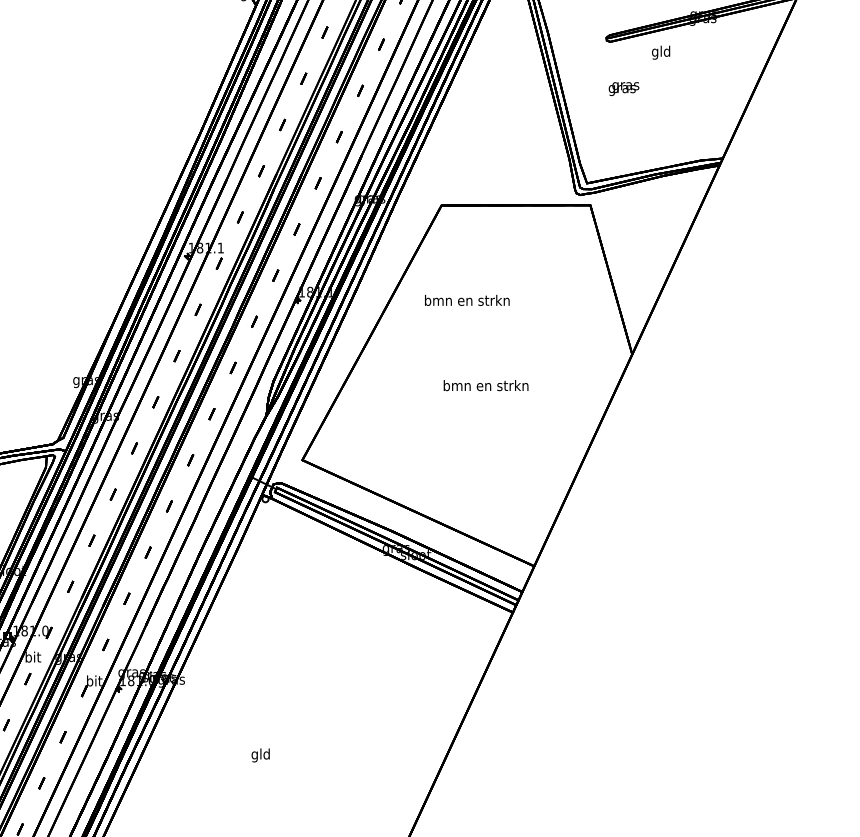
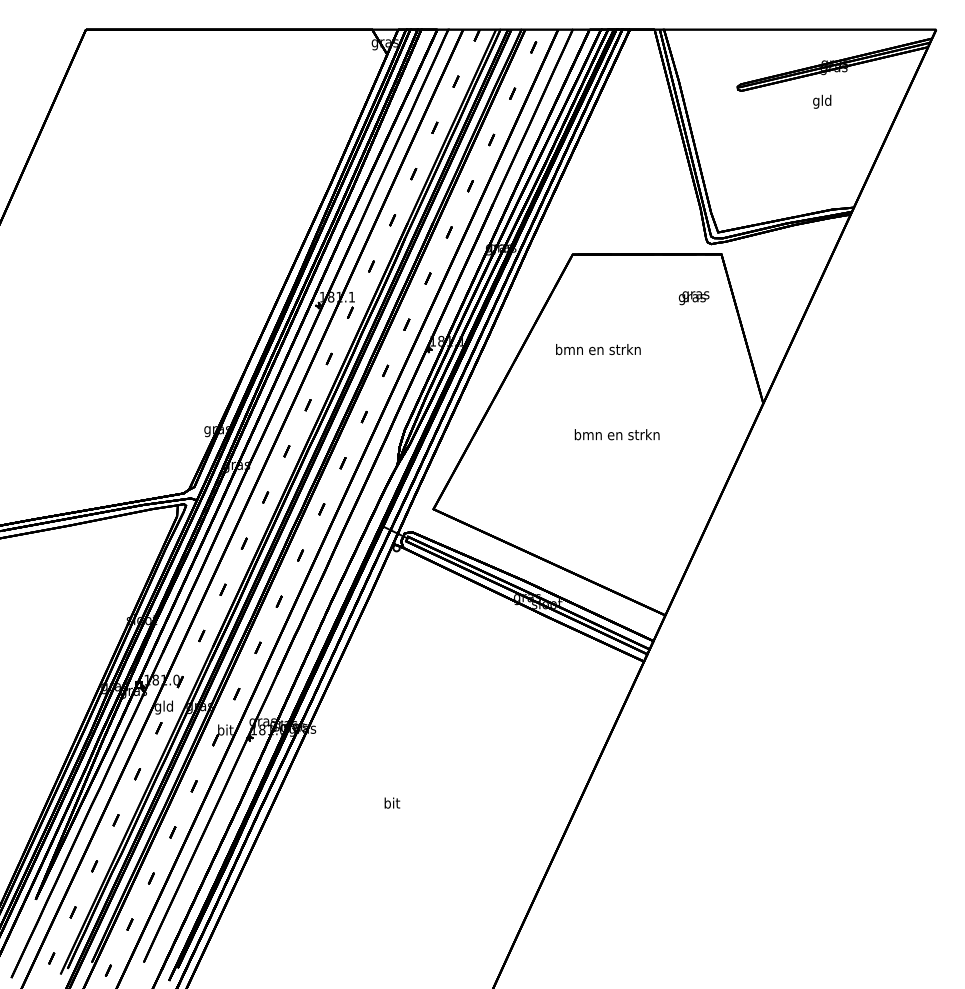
text: (661, 52) -> (822, 101), moved
text: (623, 89) -> (693, 298), moved
text: (32, 658) -> (163, 707), bit -> gld
text: (260, 755) -> (391, 804), gld -> bit

